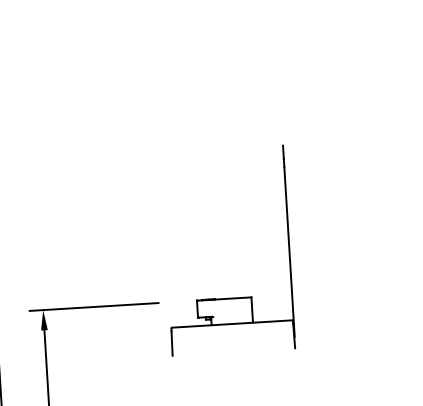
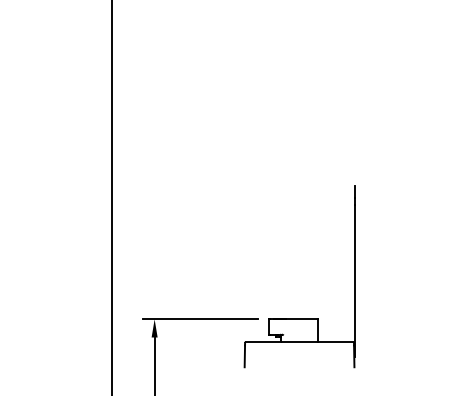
part: (230, 297) -> (299, 318), moved

